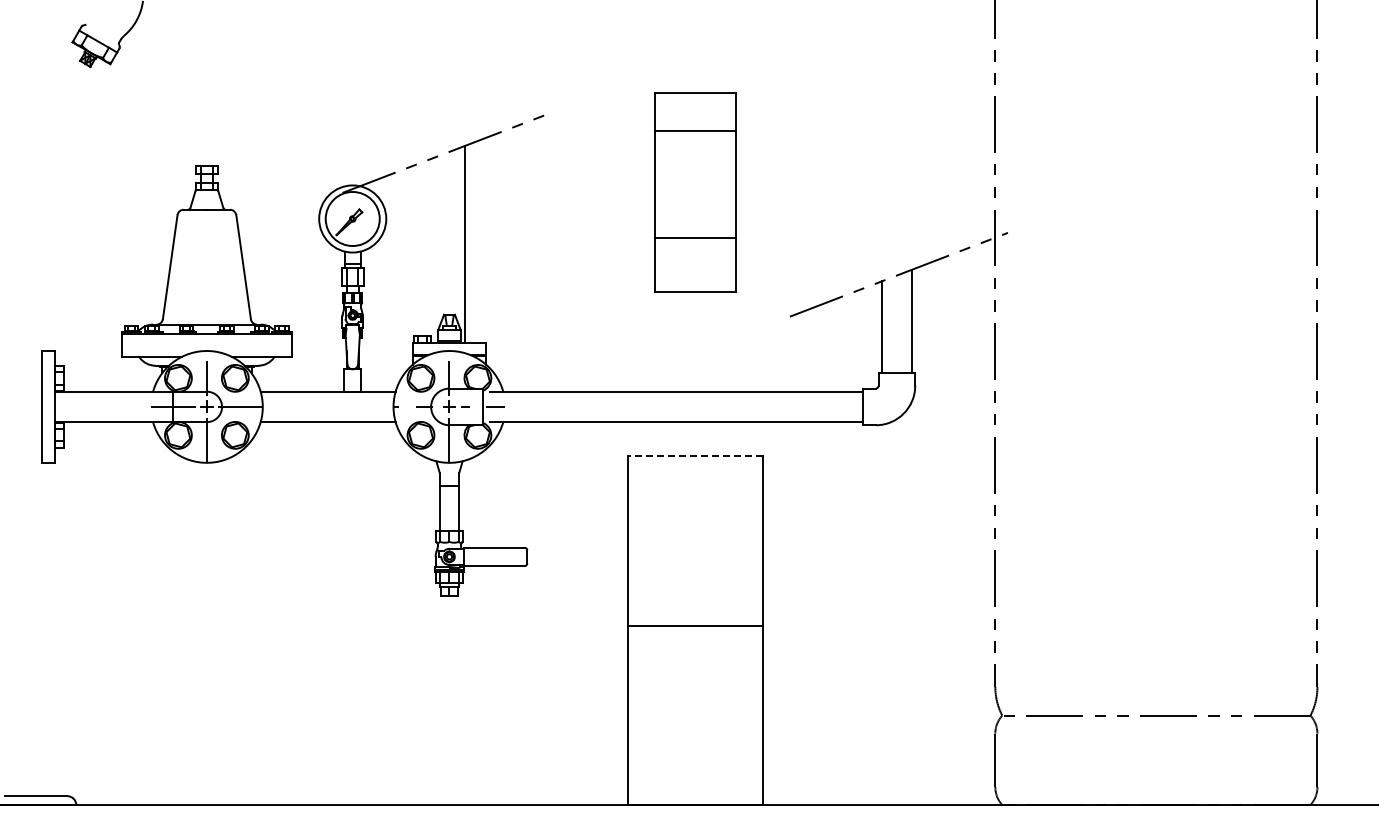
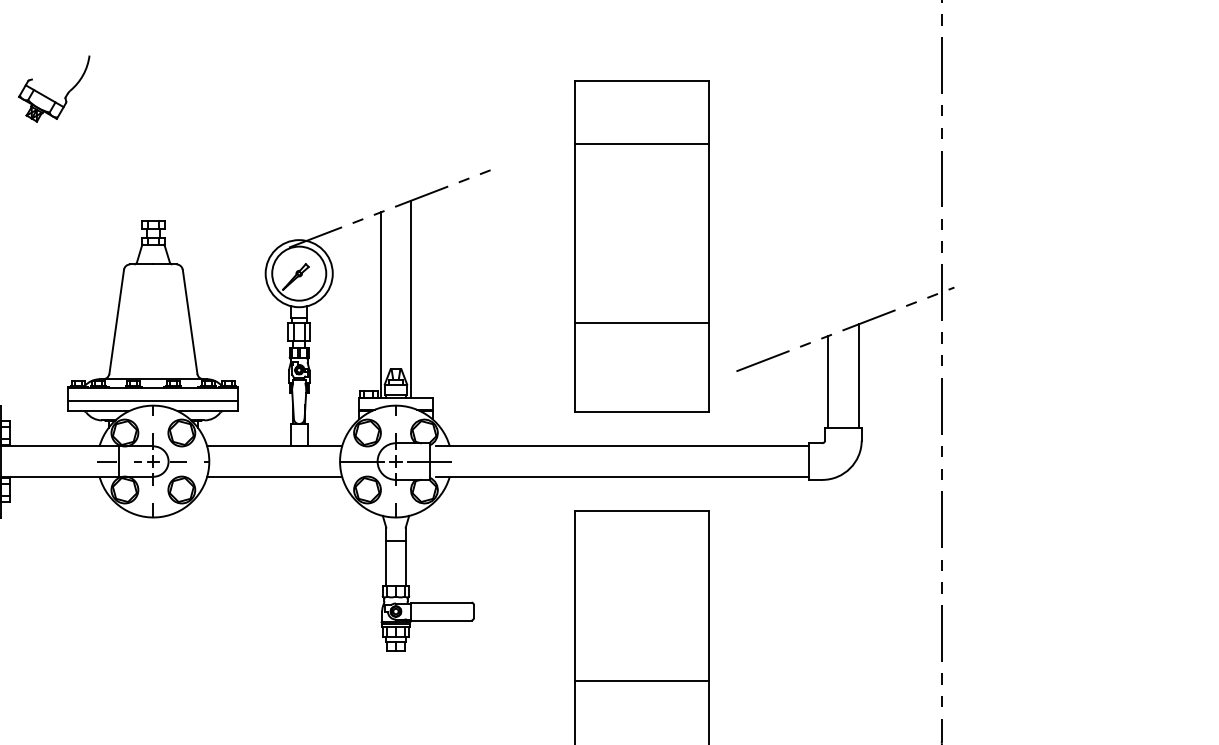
part: (695, 192) -> (642, 247), size x1.67
line: (434, 249) -> (381, 304), added
line: (206, 346) -> (153, 401), added
line: (695, 456) -> (642, 511), dashed -> solid

